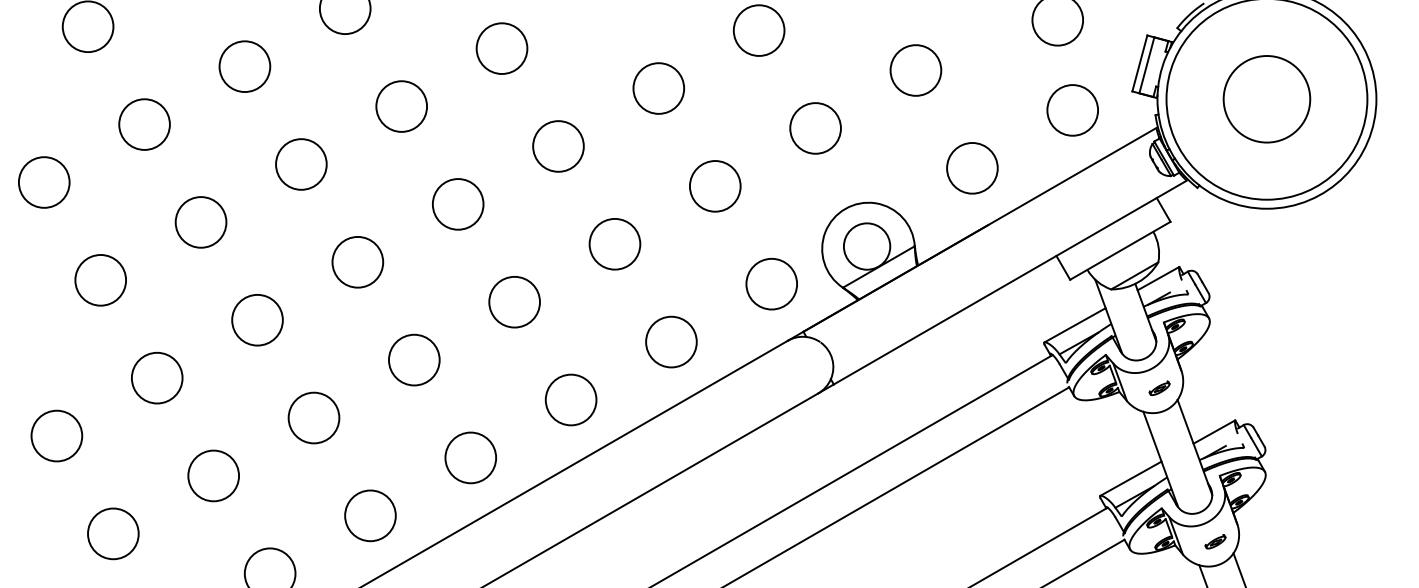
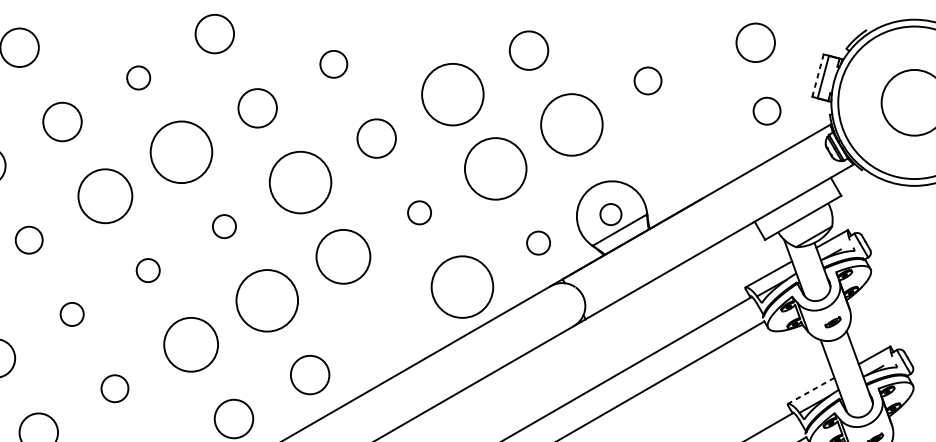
circle: (501, 48) -> (333, 64), size x0.7
line: (1139, 63) -> (817, 75), solid -> dashed
circle: (244, 66) -> (138, 77), size x0.6
circle: (915, 70) -> (647, 80), size x0.7
circle: (658, 88) -> (452, 94), size x1.6
circle: (1072, 110) -> (766, 111), size x0.7
circle: (815, 128) -> (571, 124), size x1.6
circle: (301, 164) -> (181, 152), size x1.6
circle: (972, 168) -> (690, 155), removed
circle: (714, 186) -> (495, 169), size x1.6
circle: (457, 204) -> (300, 182), size x1.6
circle: (200, 222) -> (104, 196), size x1.4
circle: (614, 243) -> (419, 212), size x0.6
circle: (866, 246) -> (610, 214), size x0.6
circle: (357, 262) -> (224, 226), size x0.6
circle: (100, 280) -> (29, 240), size x0.7
circle: (771, 283) -> (538, 242), size x0.6
circle: (514, 301) -> (343, 256), size x1.4
circle: (257, 320) -> (148, 270), size x0.6
circle: (671, 341) -> (462, 286), size x1.6
circle: (414, 359) -> (267, 300), size x1.6
circle: (157, 377) -> (72, 313), size x0.6
circle: (570, 399) -> (385, 330), removed
circle: (313, 417) -> (190, 344), size x1.4
circle: (213, 475) -> (114, 388), size x0.7
line: (1130, 478) -> (810, 390), solid -> dashed

